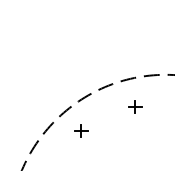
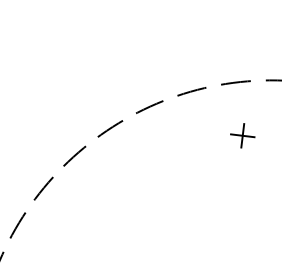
part: (81, 130) -> (136, 167), removed

